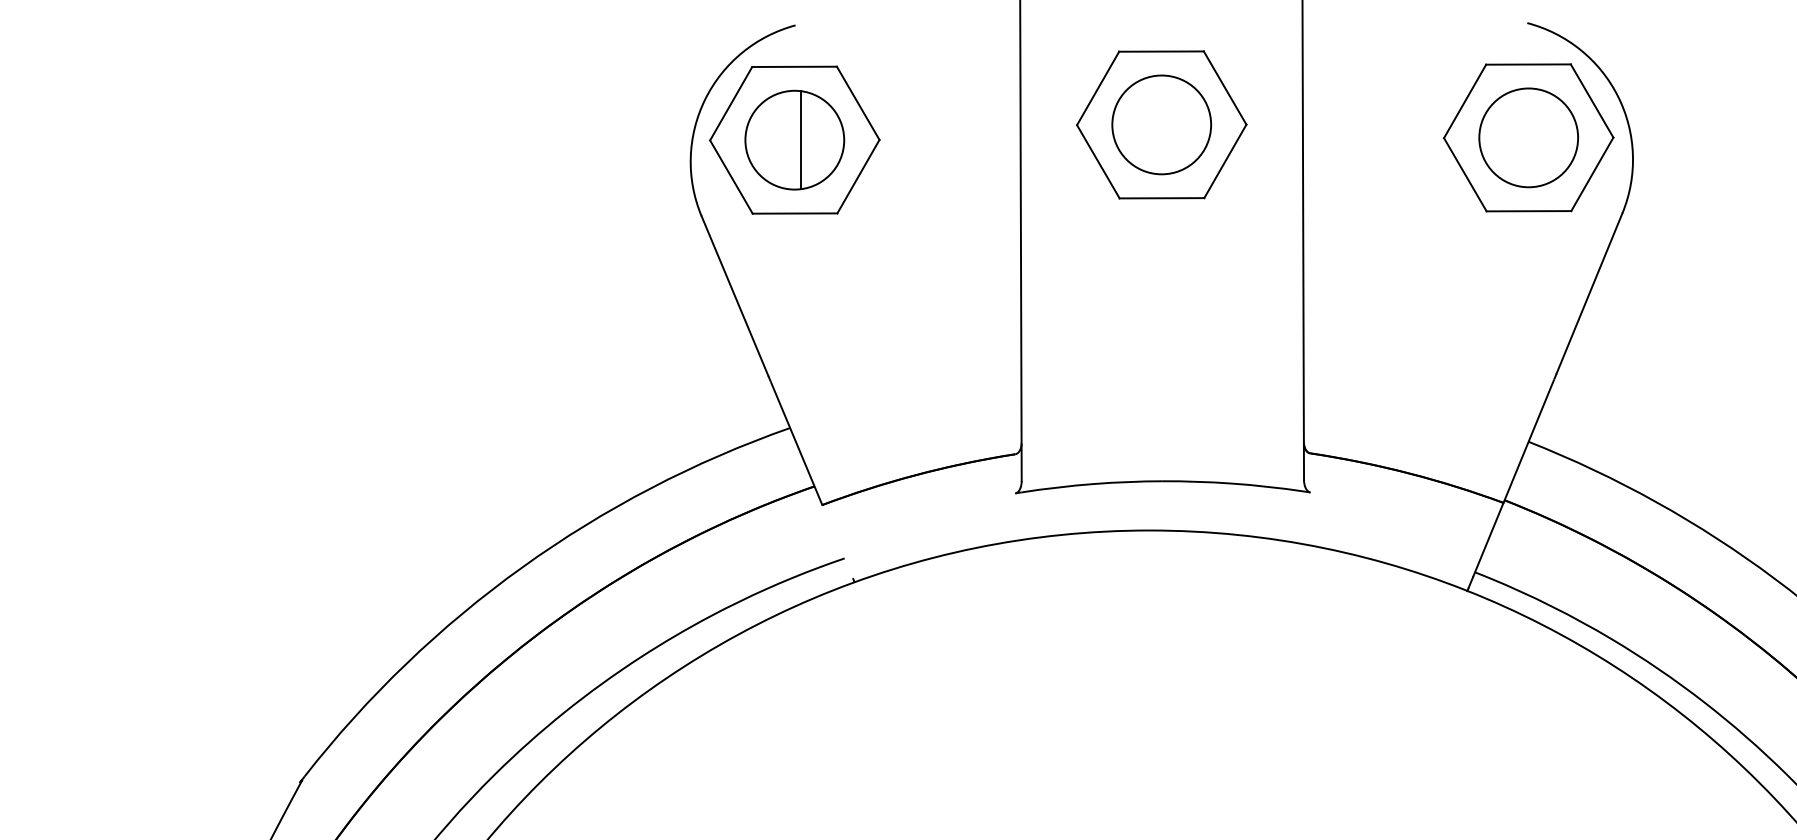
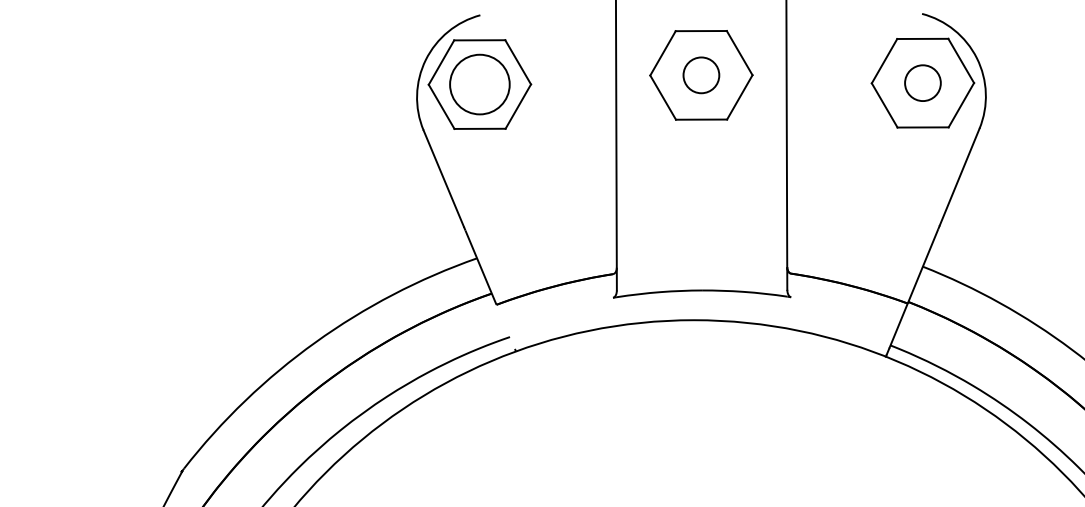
circle: (1161, 125) -> (701, 75), size x0.6
circle: (1527, 138) -> (922, 83), size x0.6
line: (800, 140) -> (483, 84), removed

